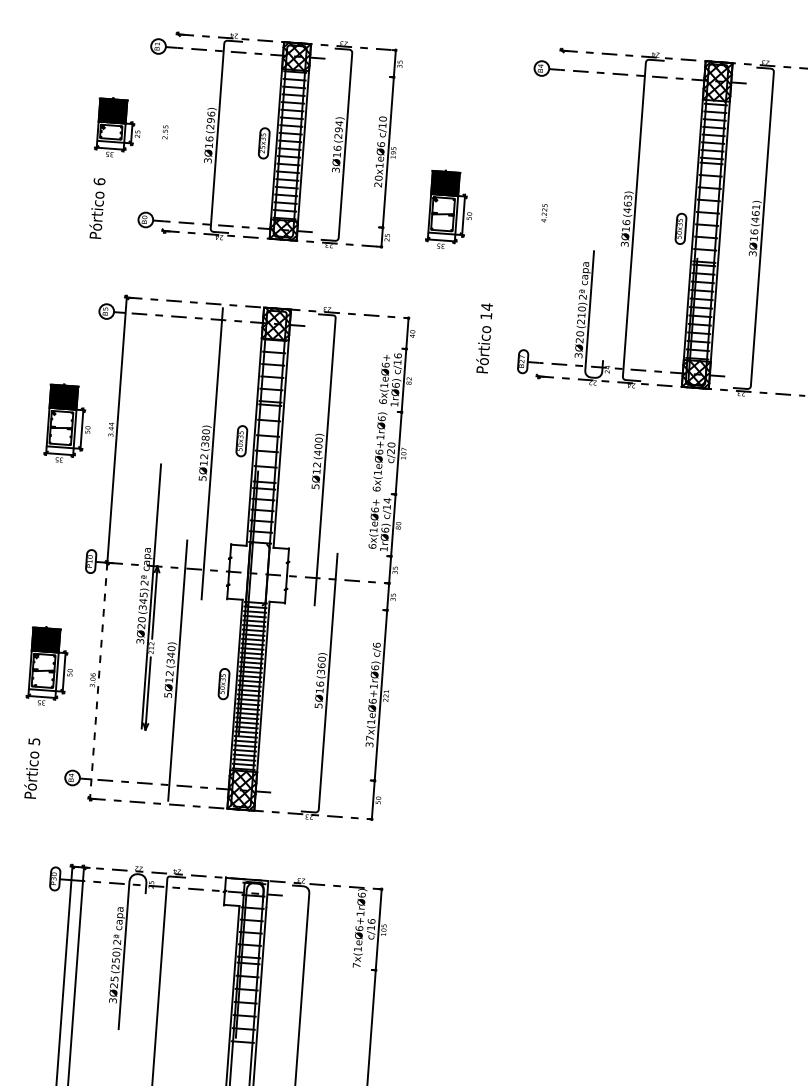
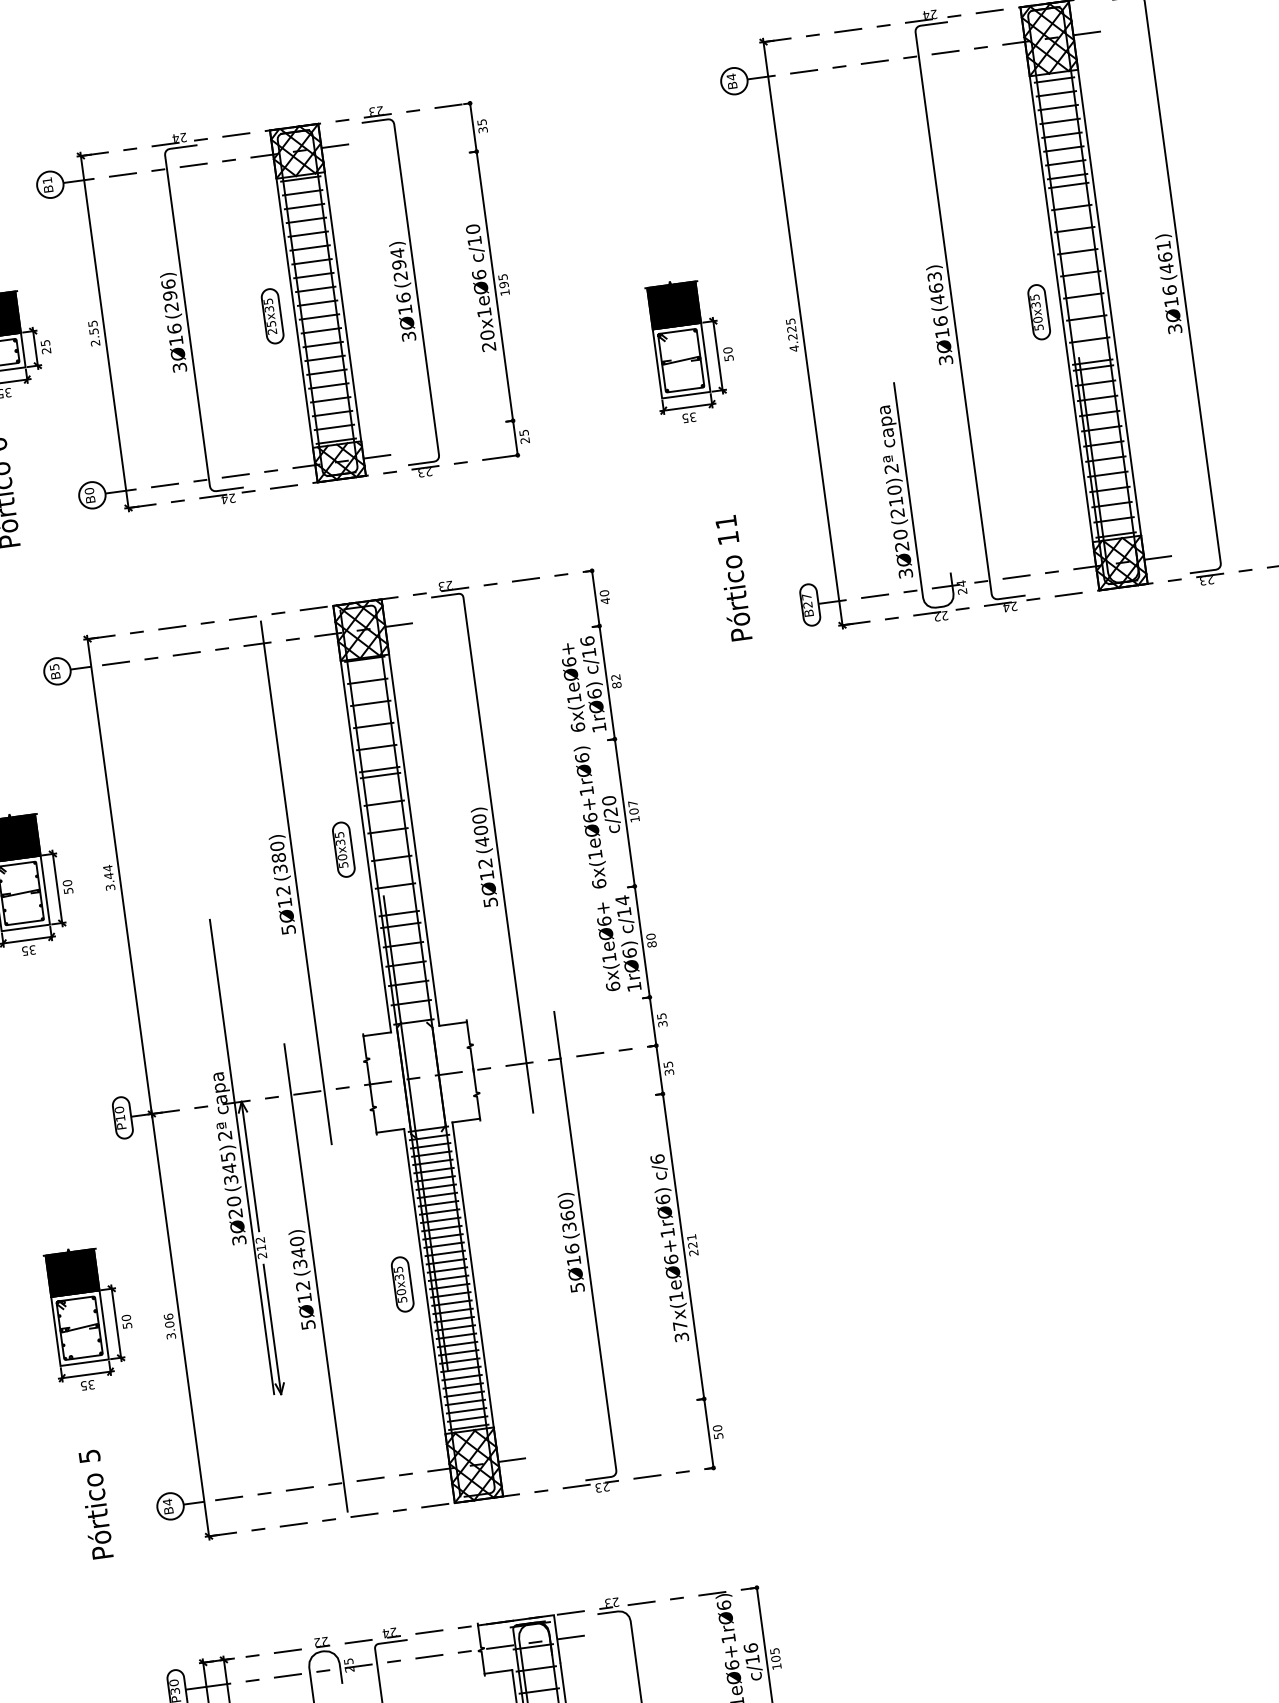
line: (171, 132) -> (105, 331), added
part: (448, 208) -> (688, 348), moved
line: (550, 213) -> (803, 333), added
text: (486, 306) -> (725, 521), 14 -> 11
line: (98, 681) -> (180, 1326), dashed -> solid

